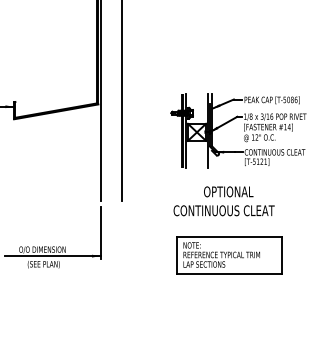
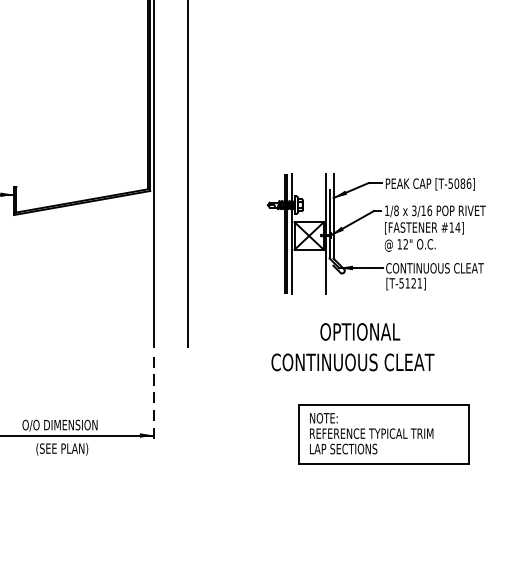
line: (100, 233) -> (153, 399), solid -> dashed
part: (229, 255) -> (384, 434), moved

